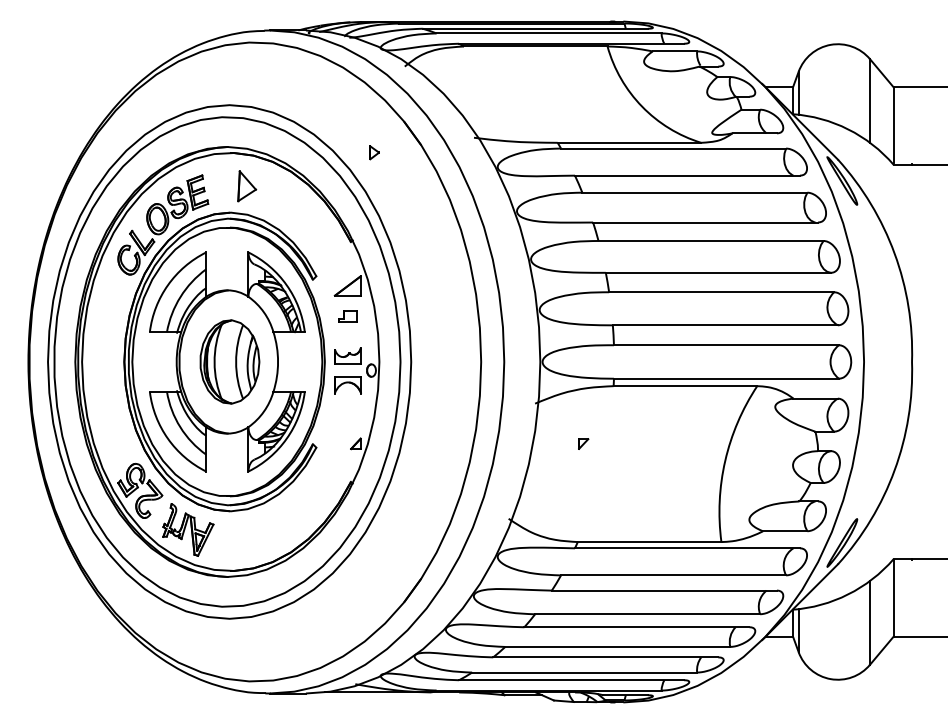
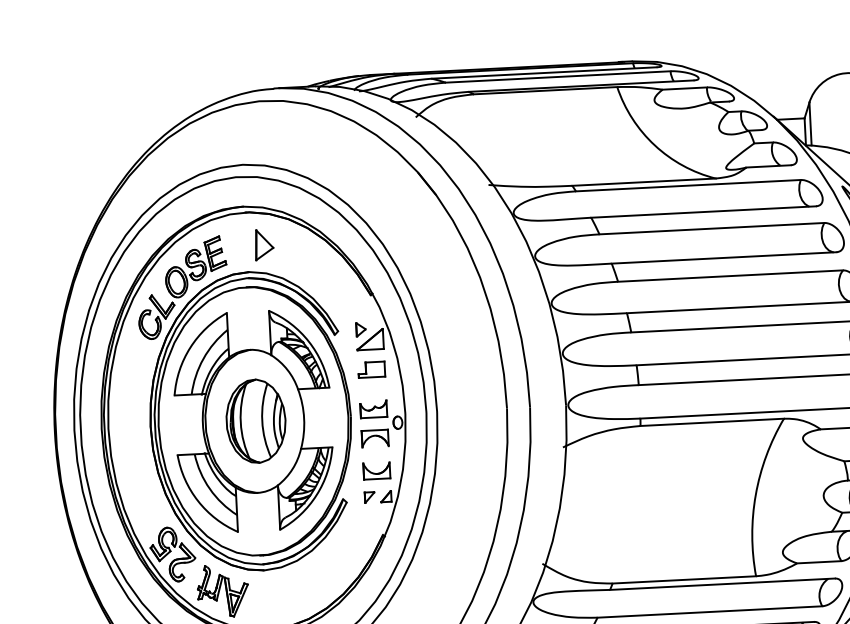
part: (374, 152) -> (361, 329), moved
part: (347, 316) -> (371, 369), size x1.43
part: (347, 417) -> (376, 470), added
part: (583, 443) -> (369, 497), moved

